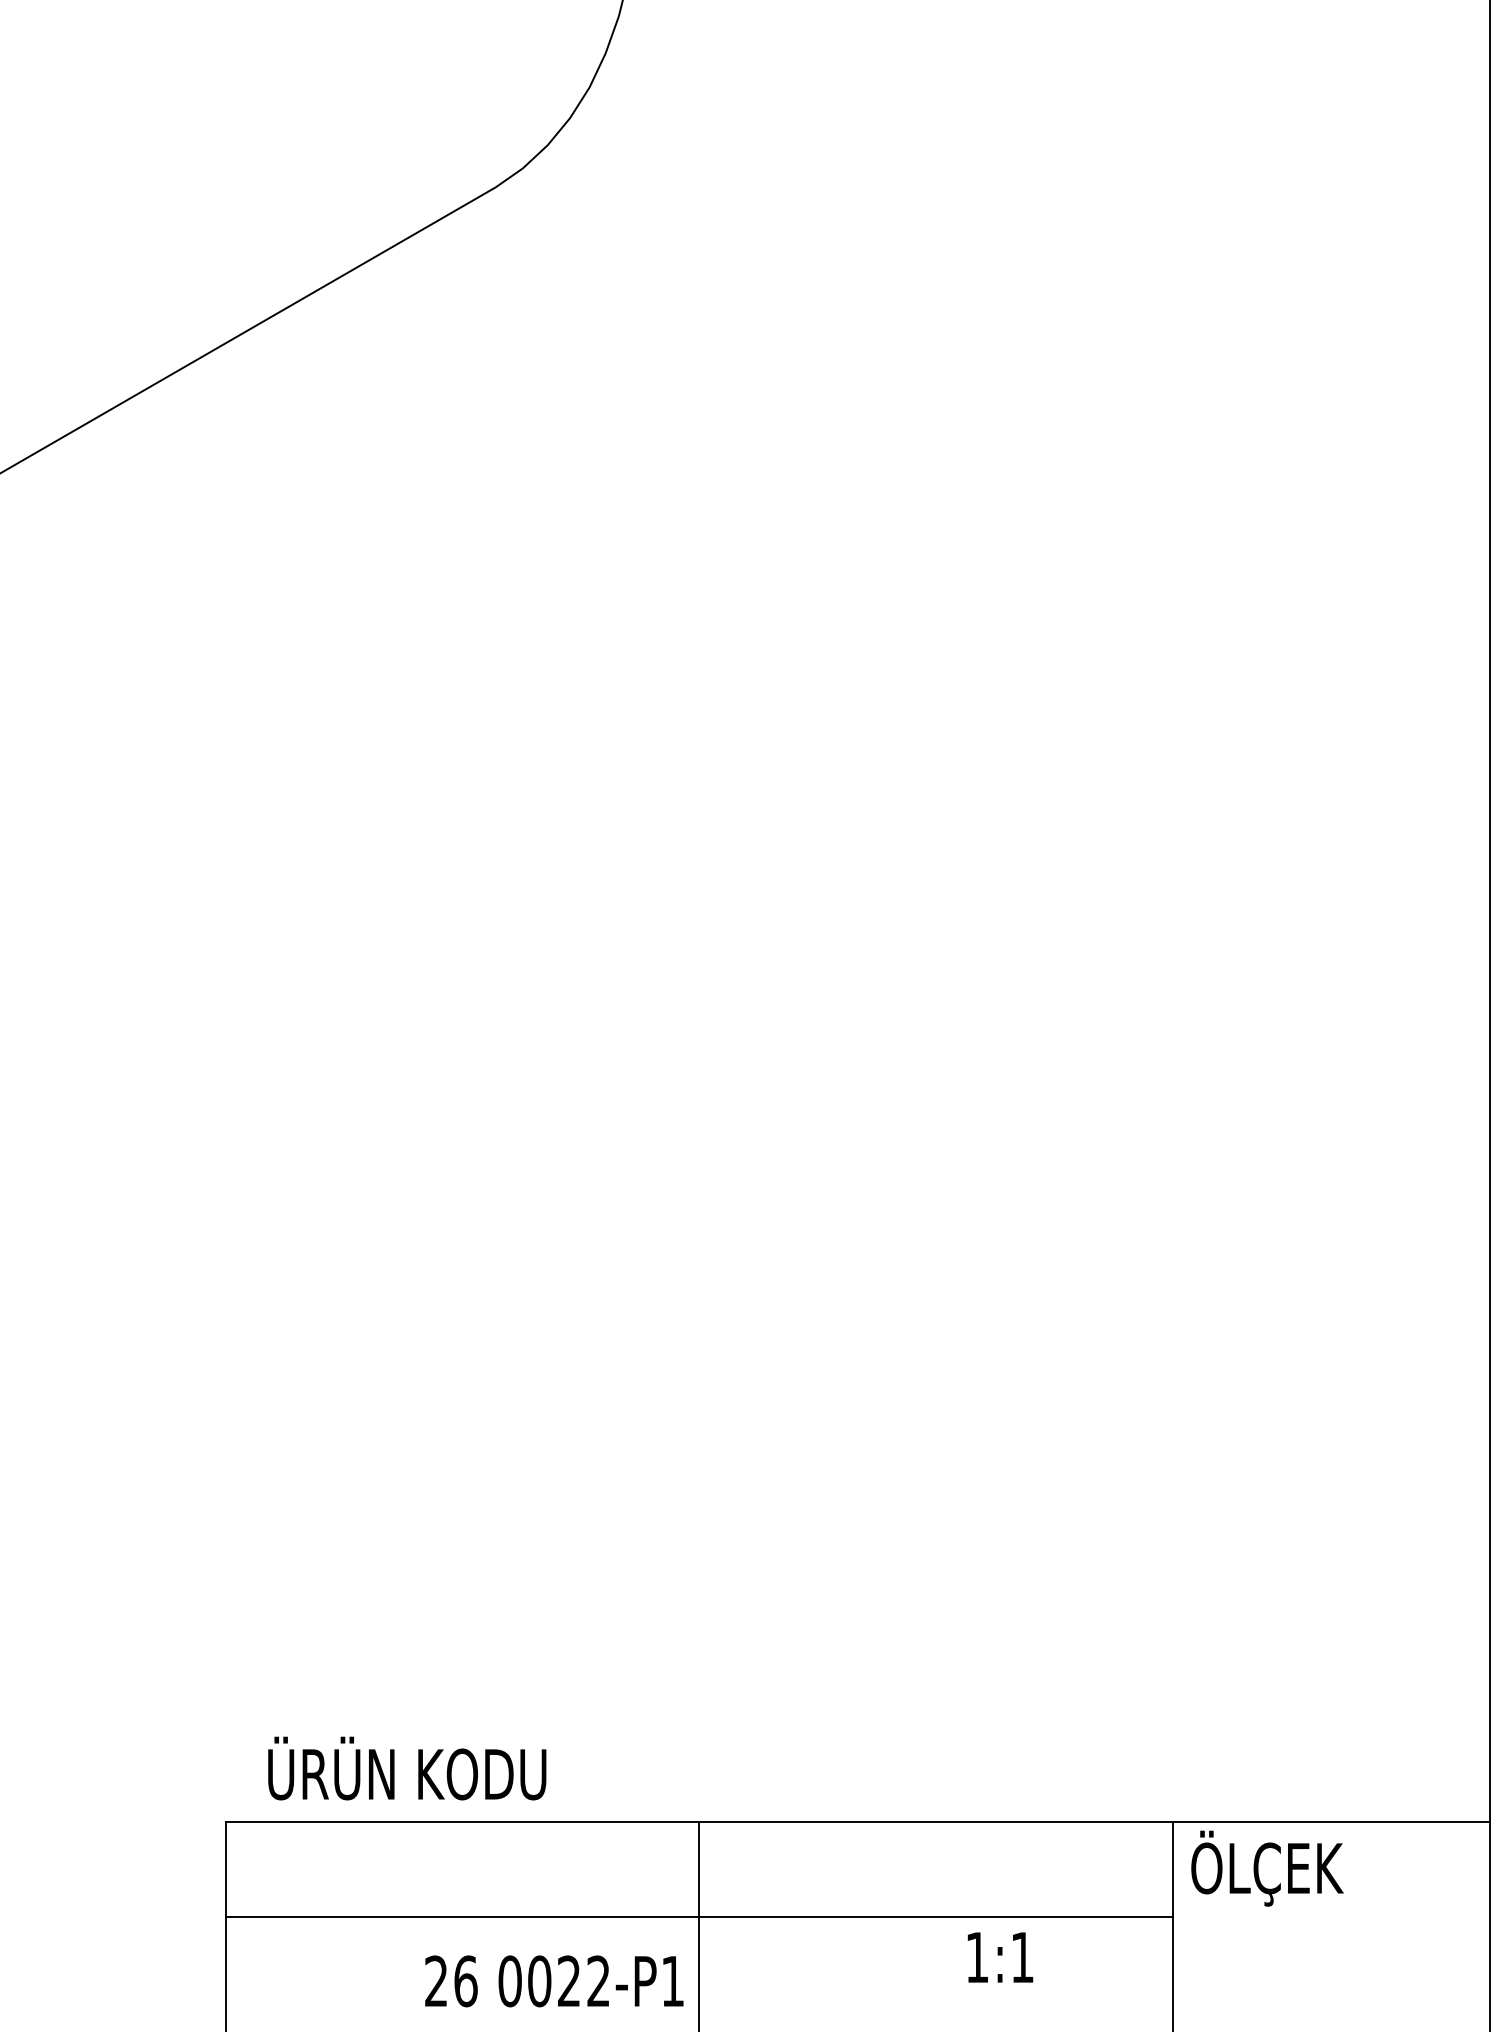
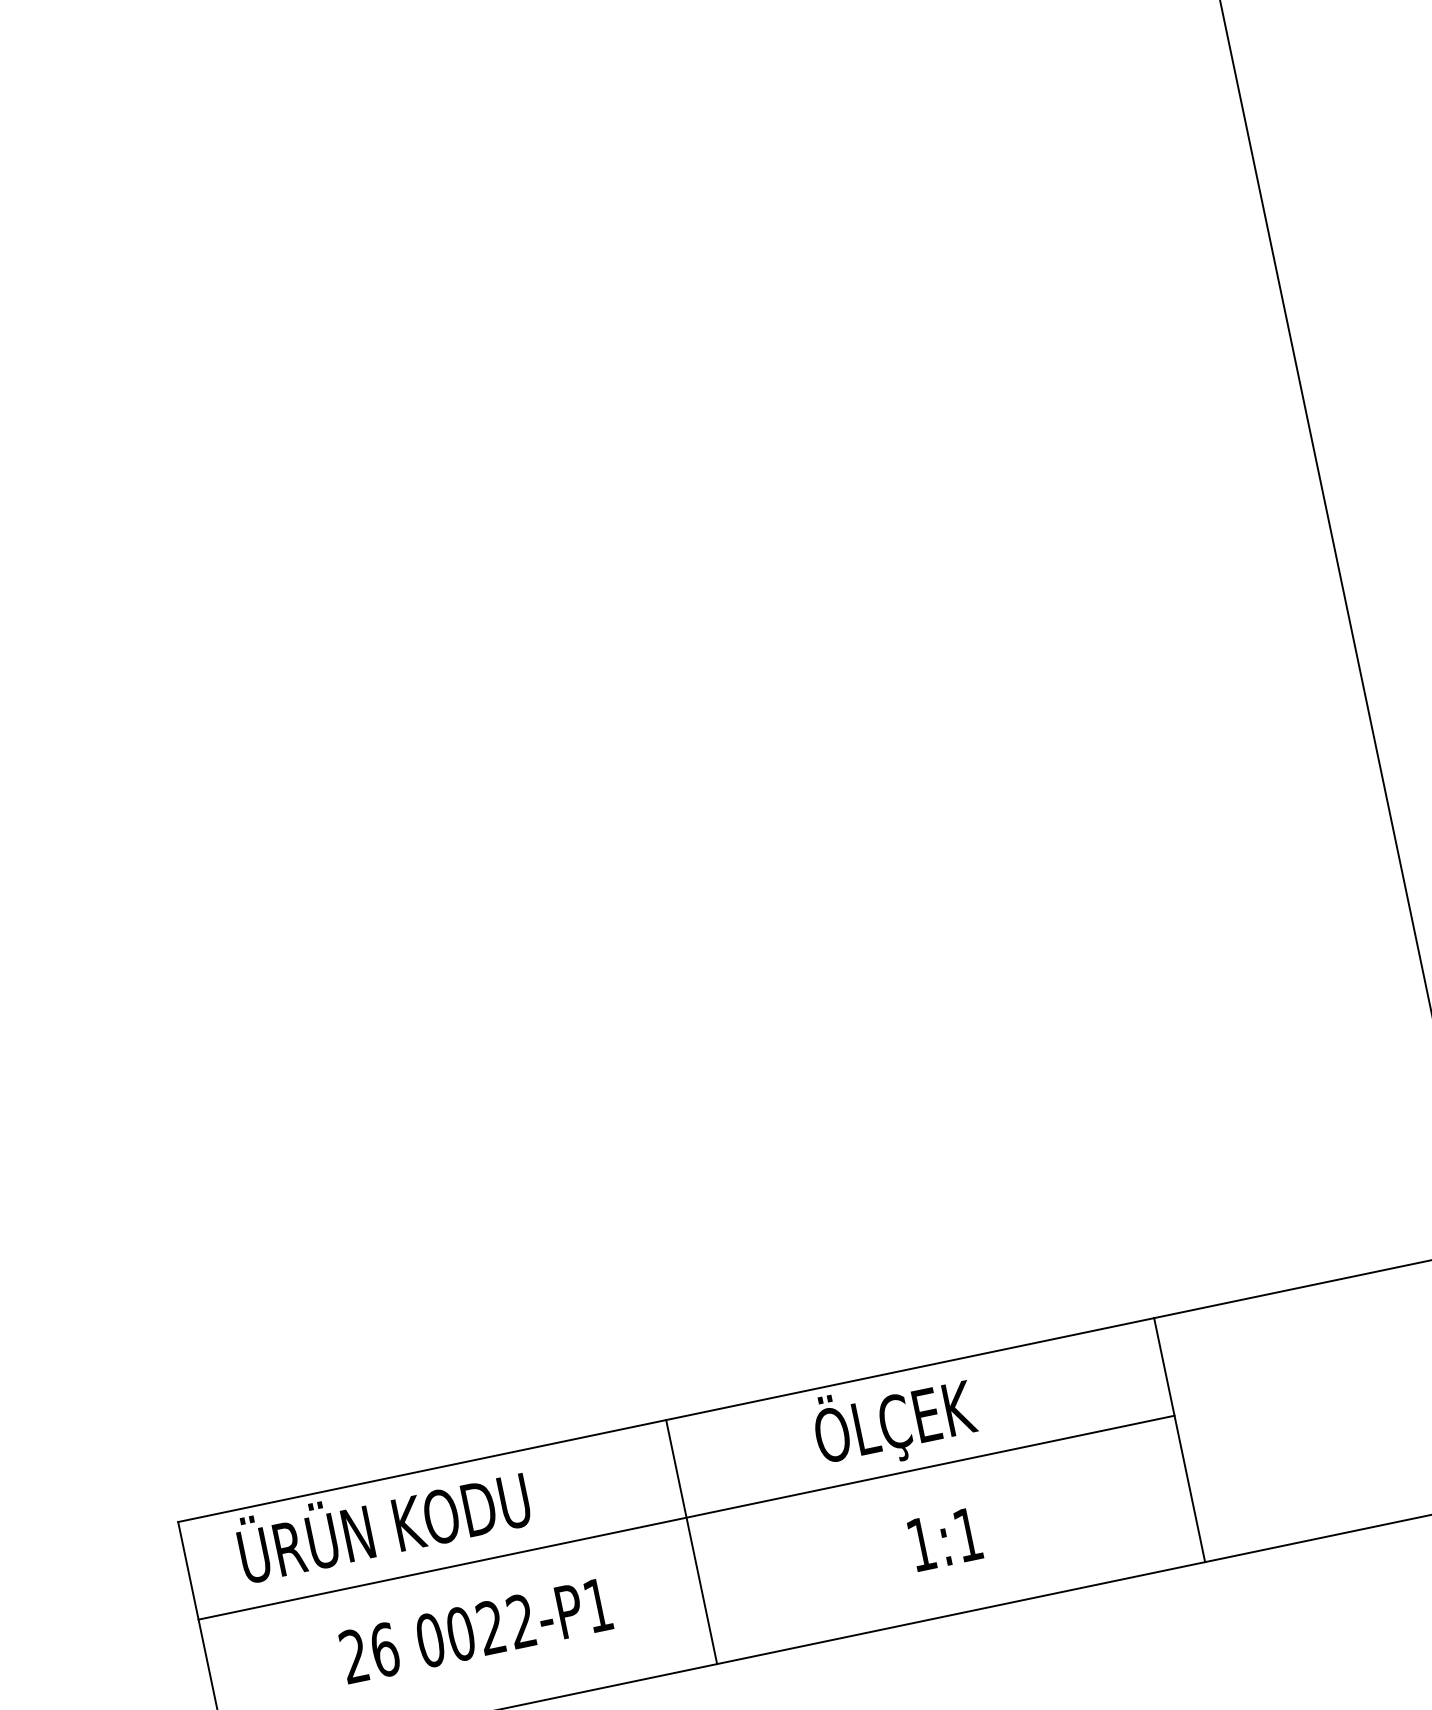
text: (407, 1768) -> (383, 1522), moved
text: (1267, 1868) -> (894, 1421), moved
text: (1000, 1957) -> (945, 1539), moved
text: (554, 1981) -> (476, 1630), moved

